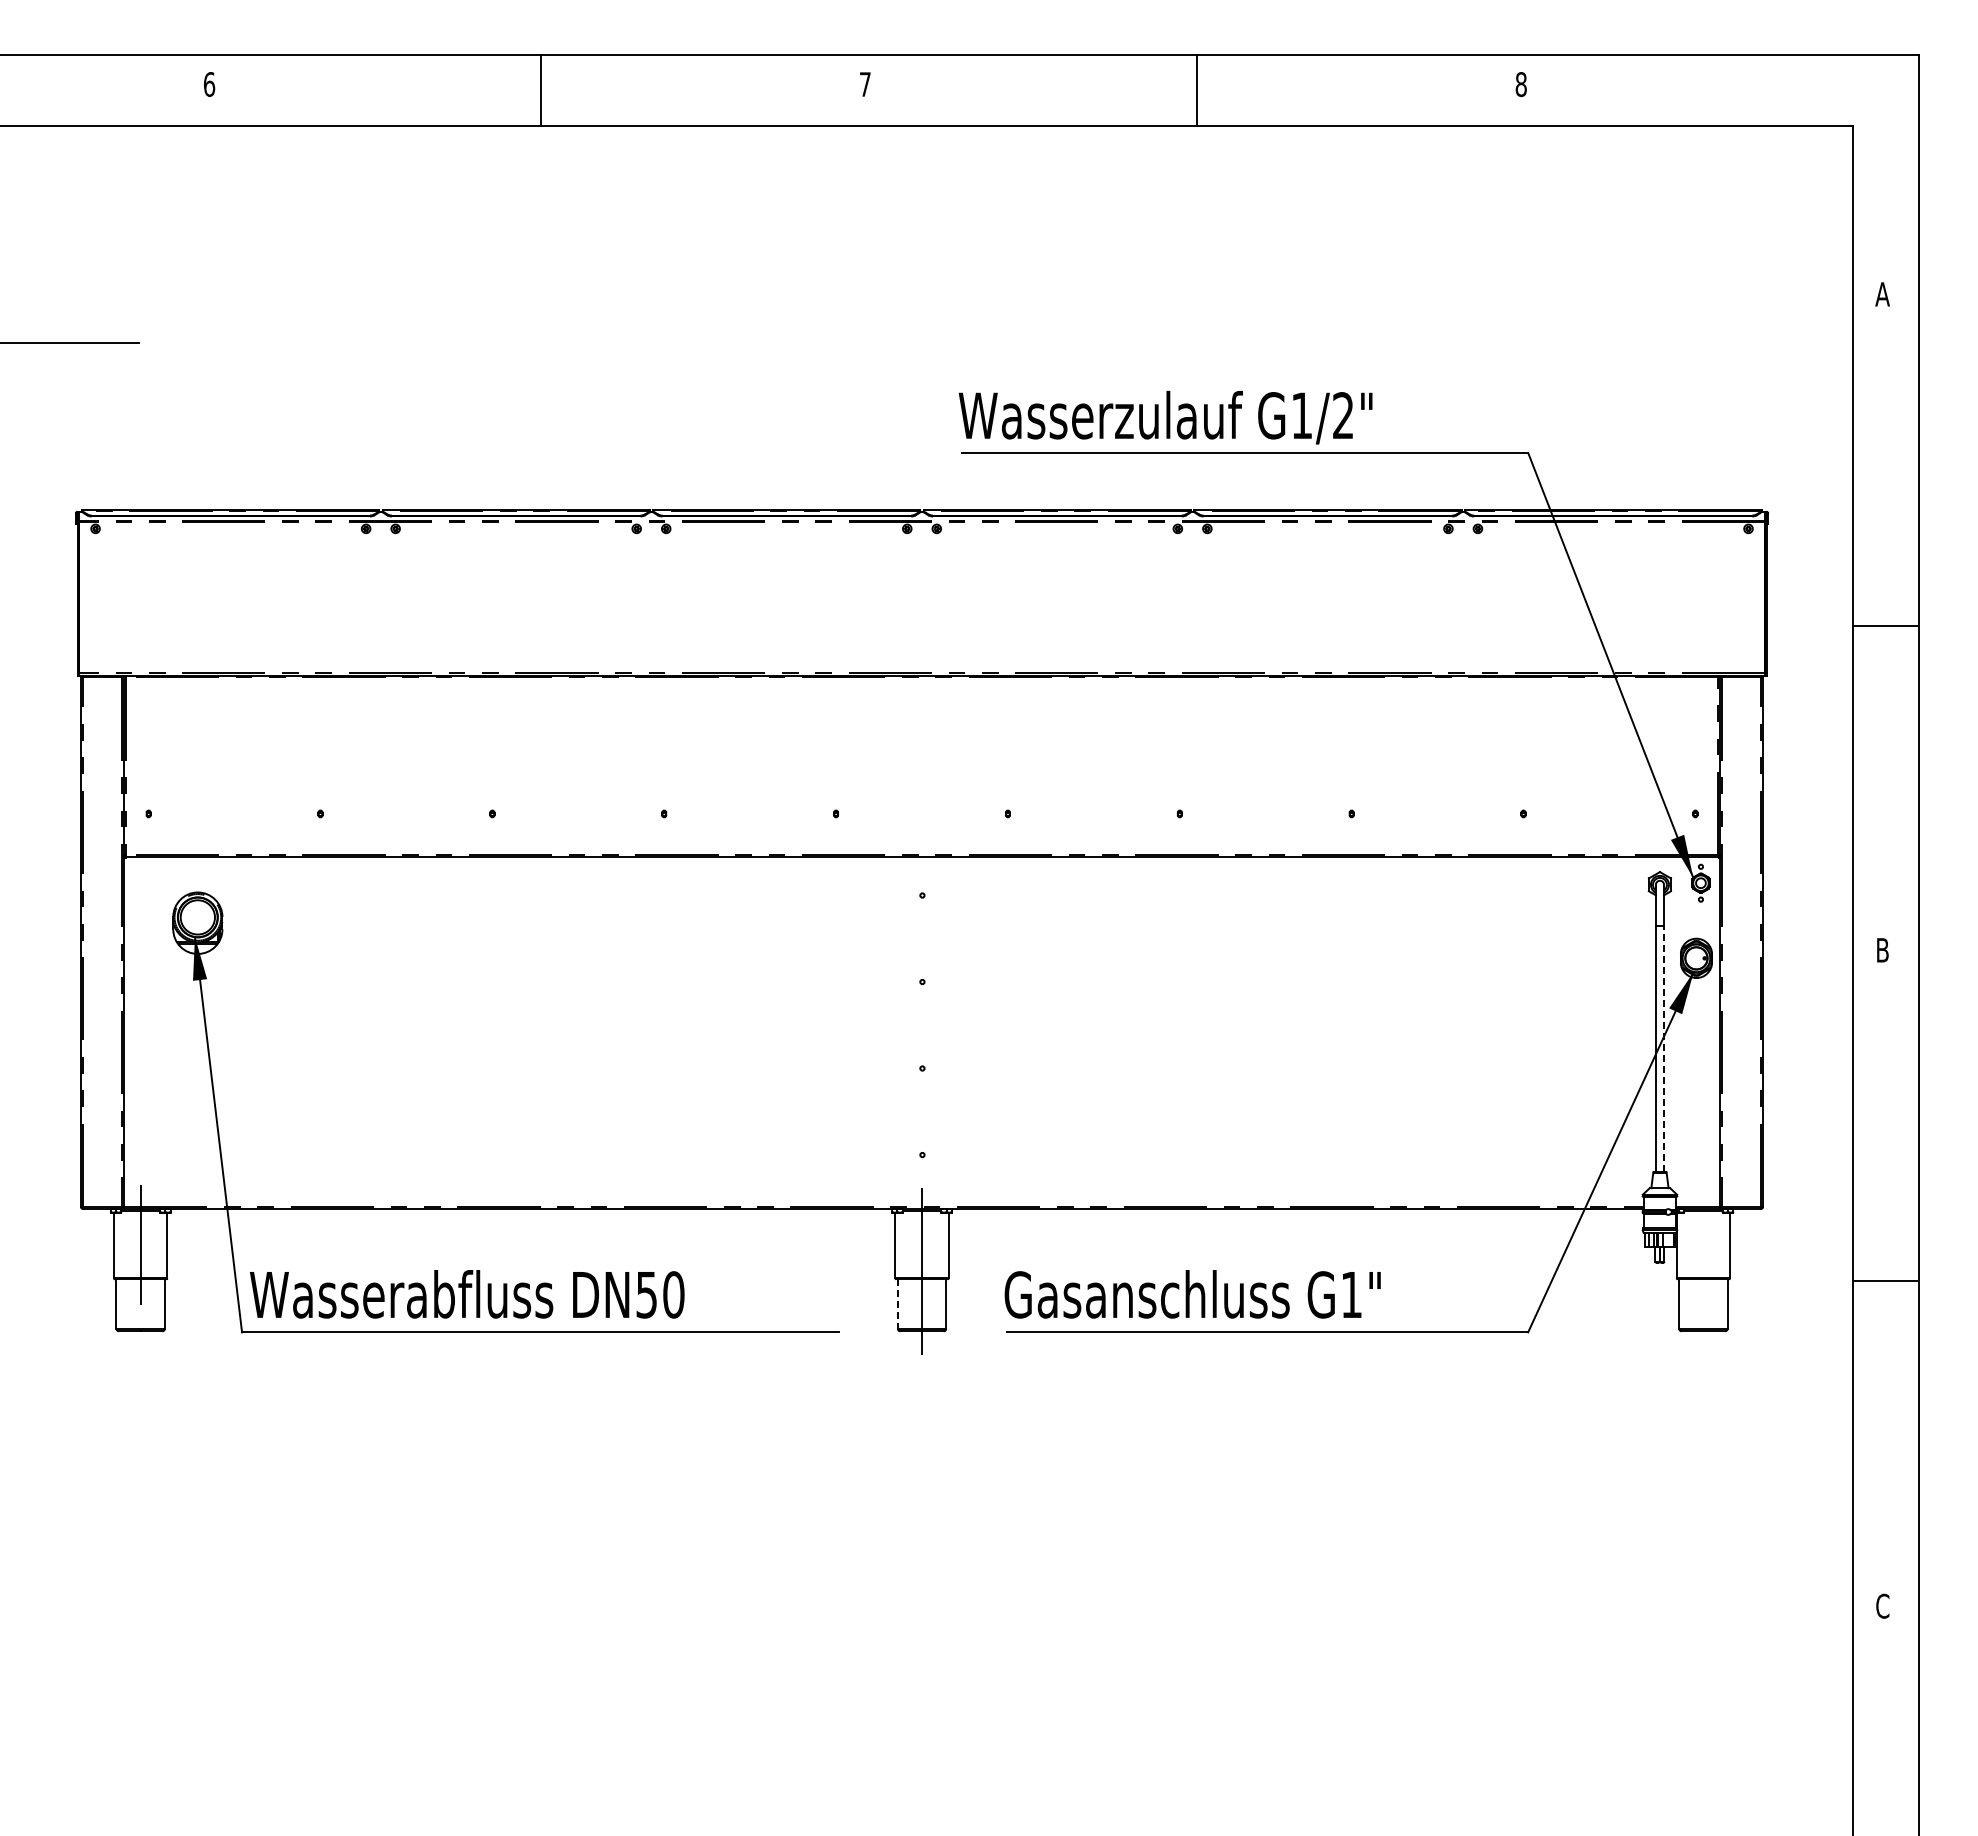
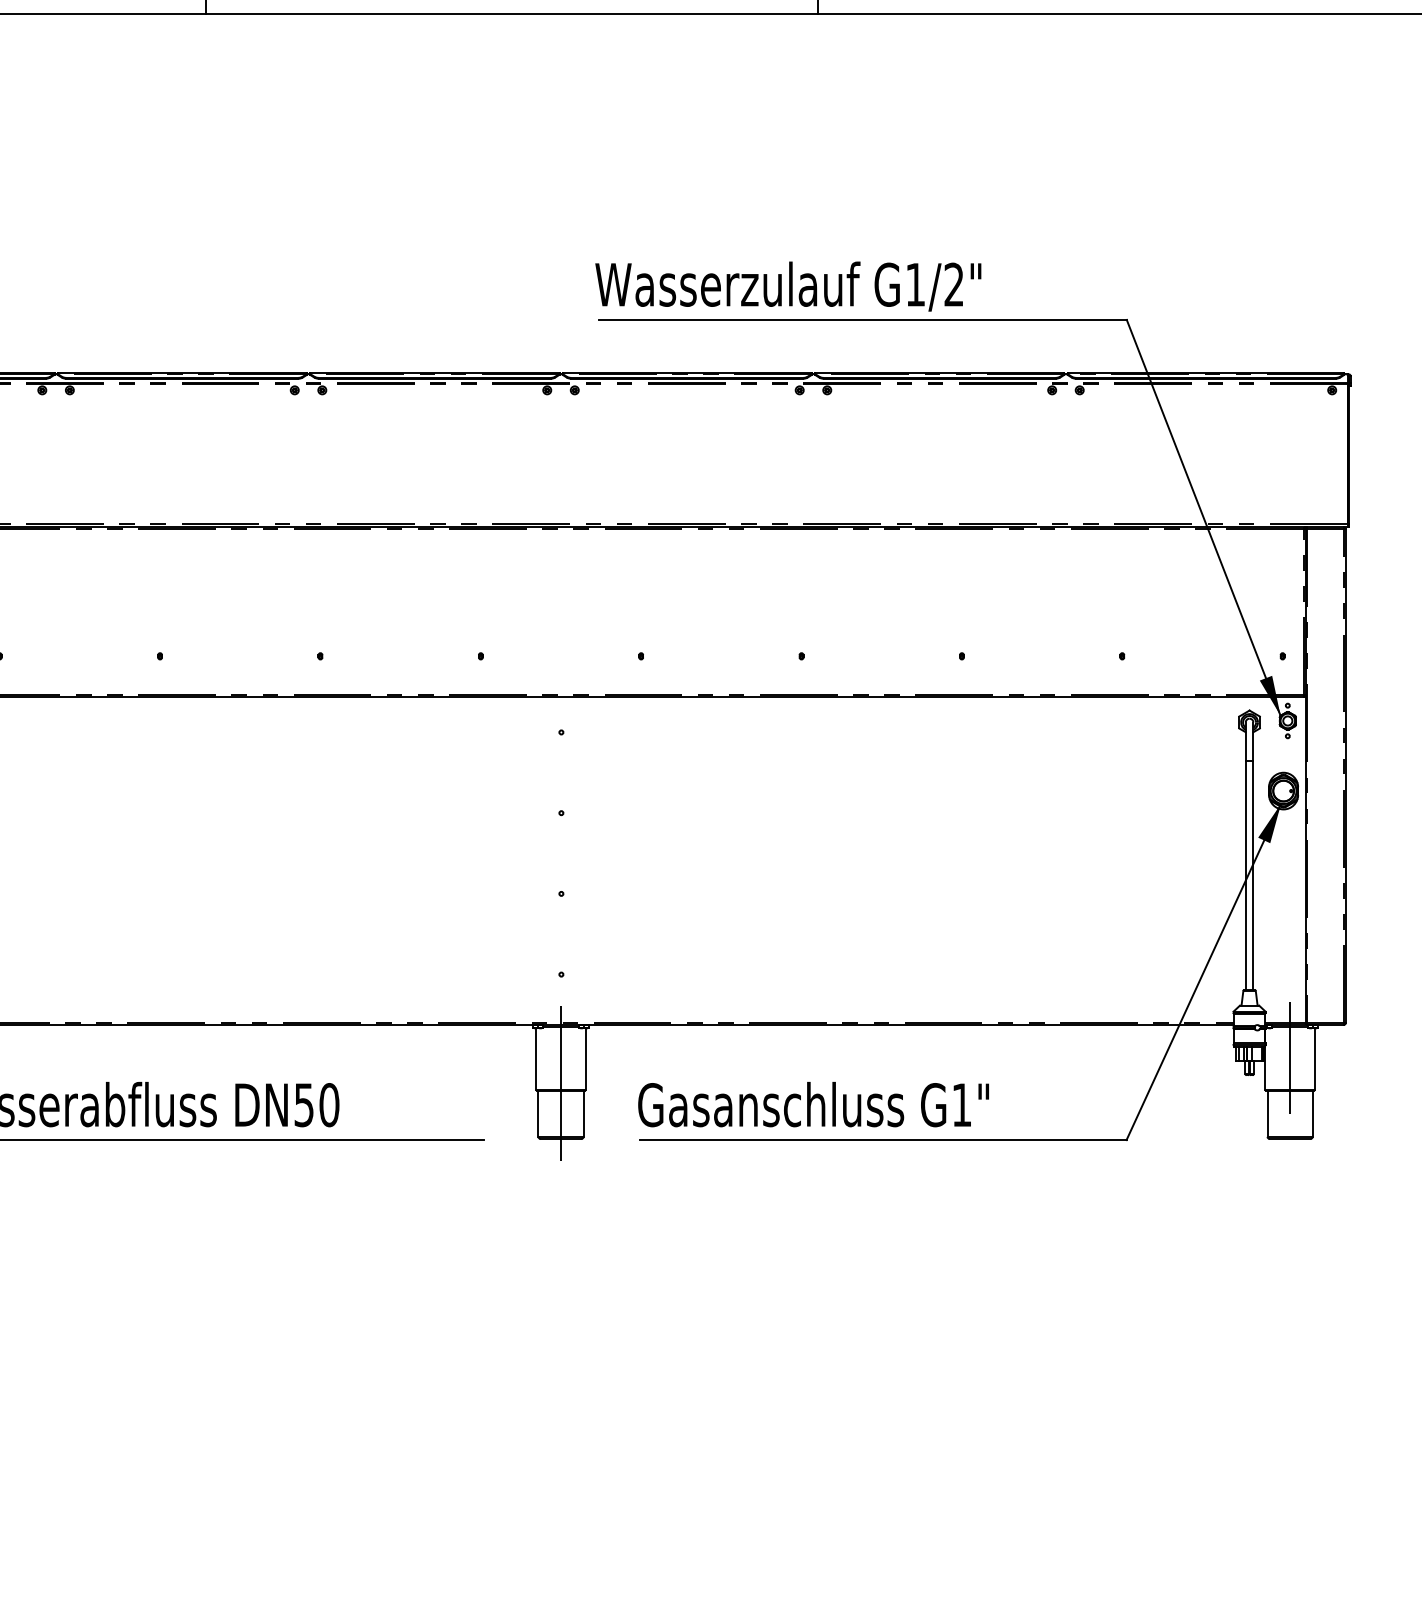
line: (1664, 1048) -> (1253, 875), dashed -> solid
line: (1703, 1244) -> (1290, 1058), added
line: (897, 1304) -> (538, 1114), dashed -> solid

